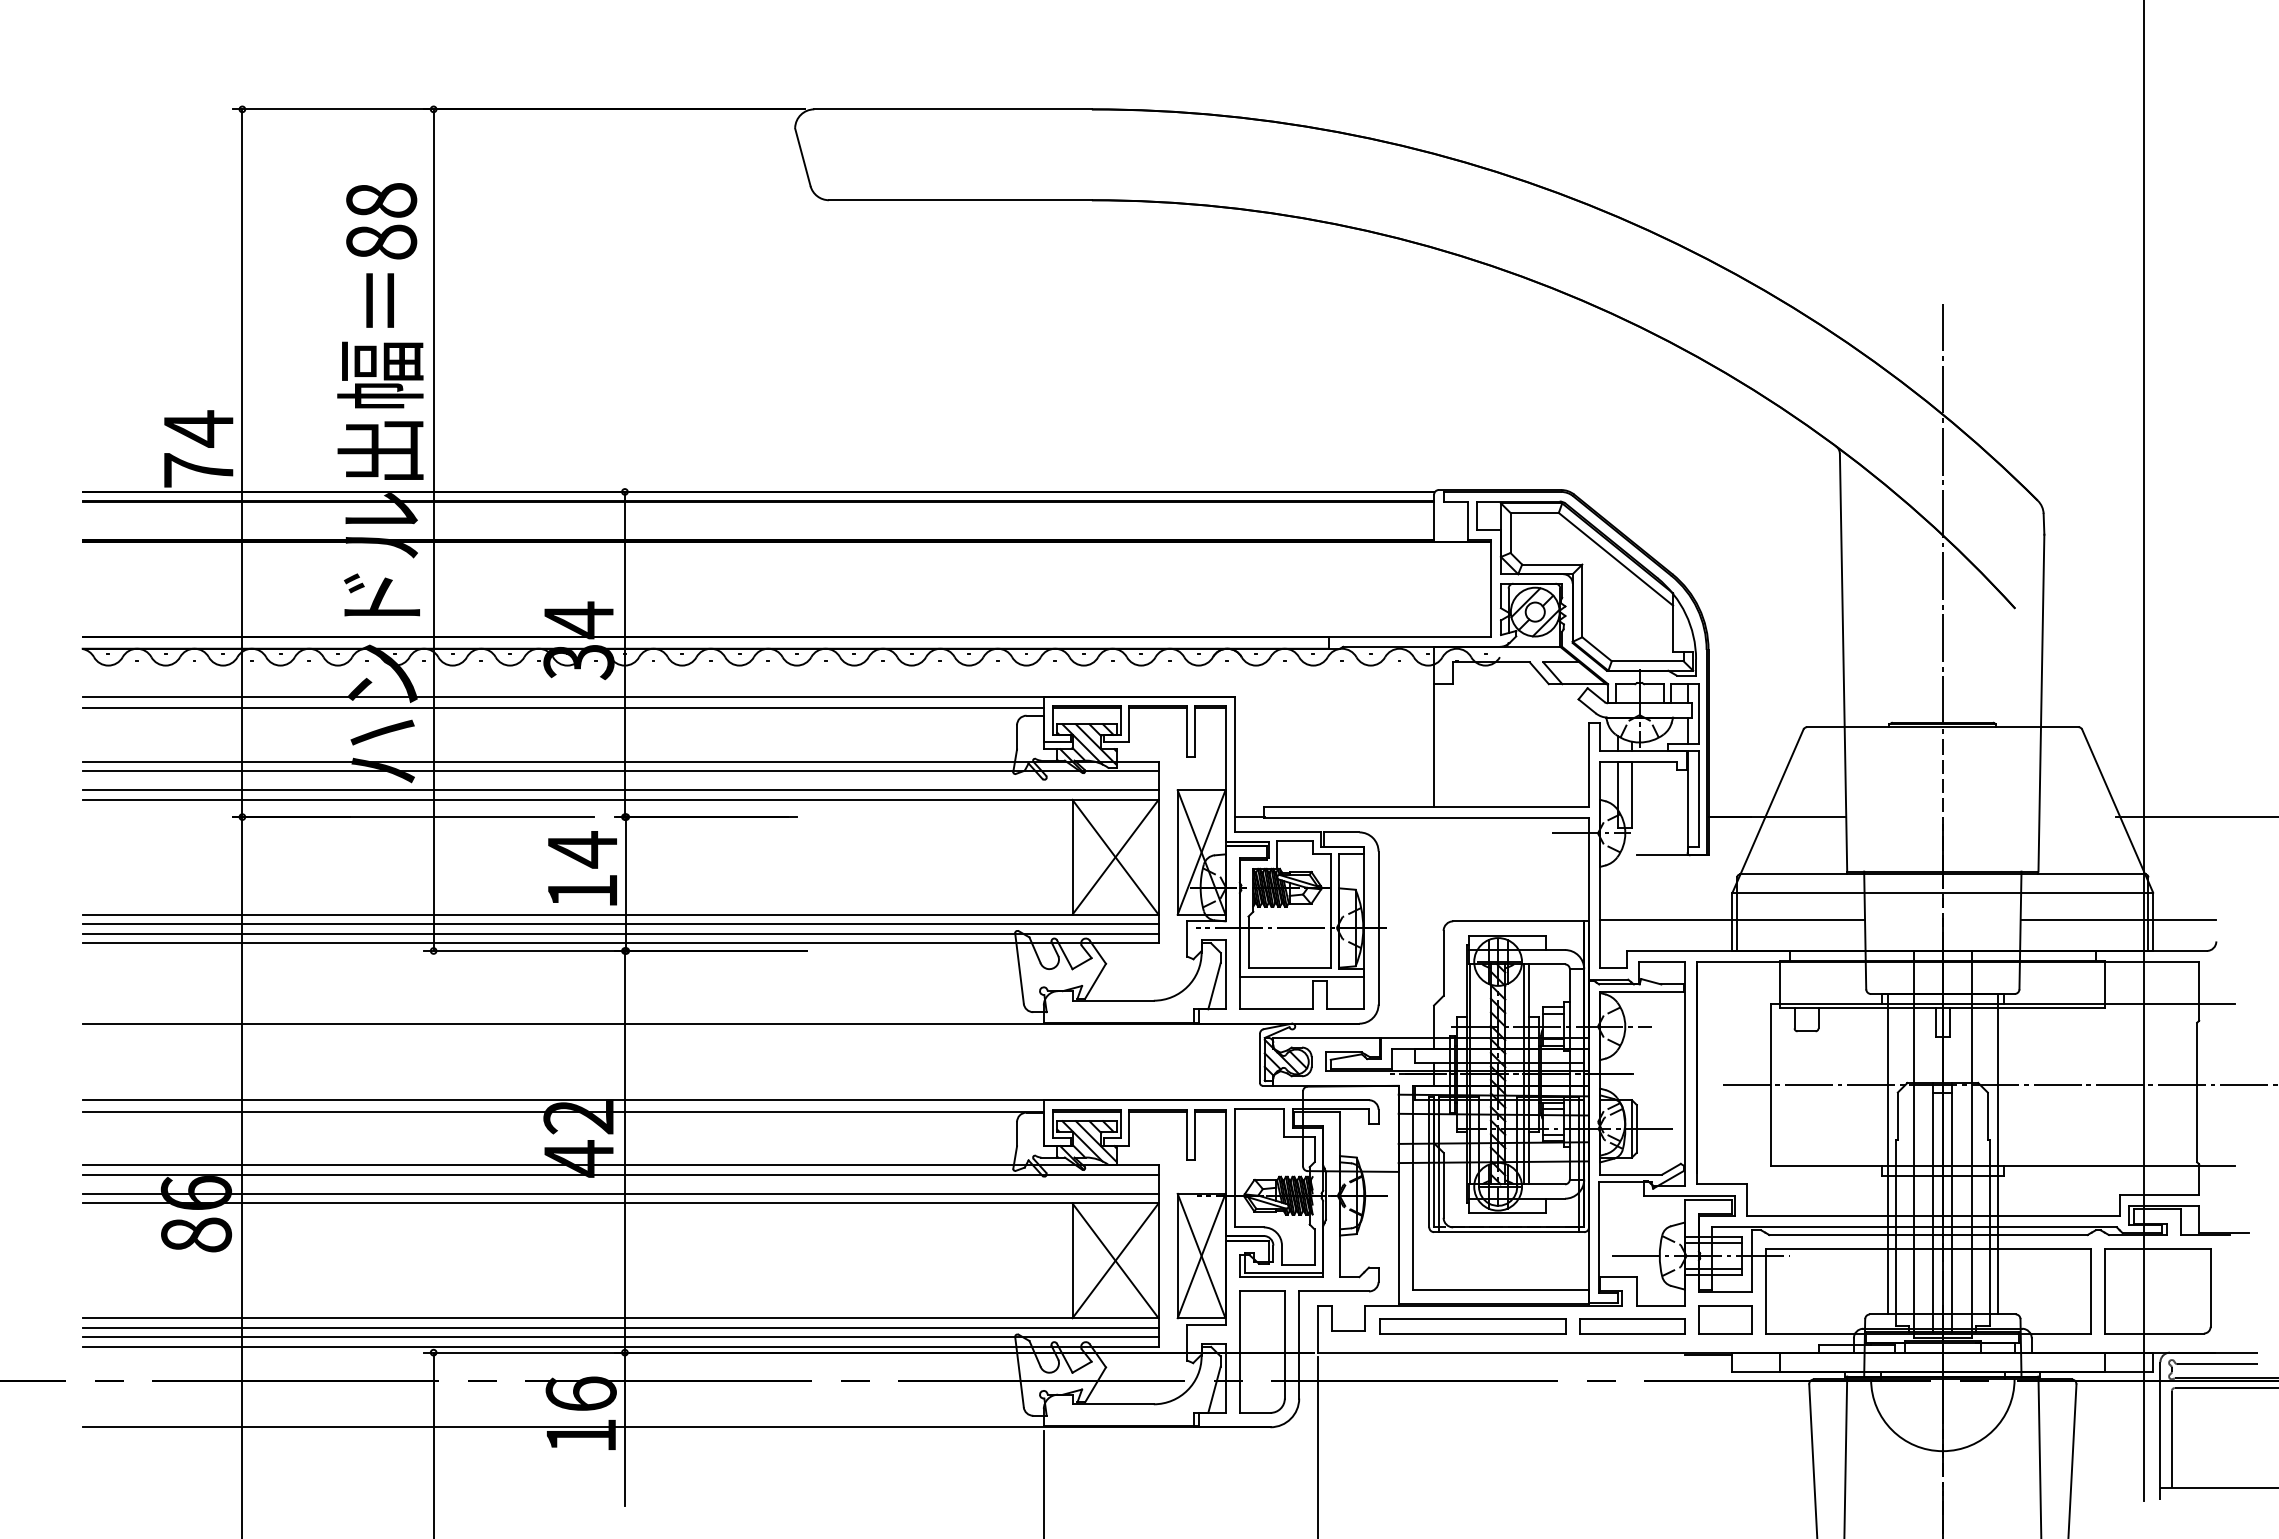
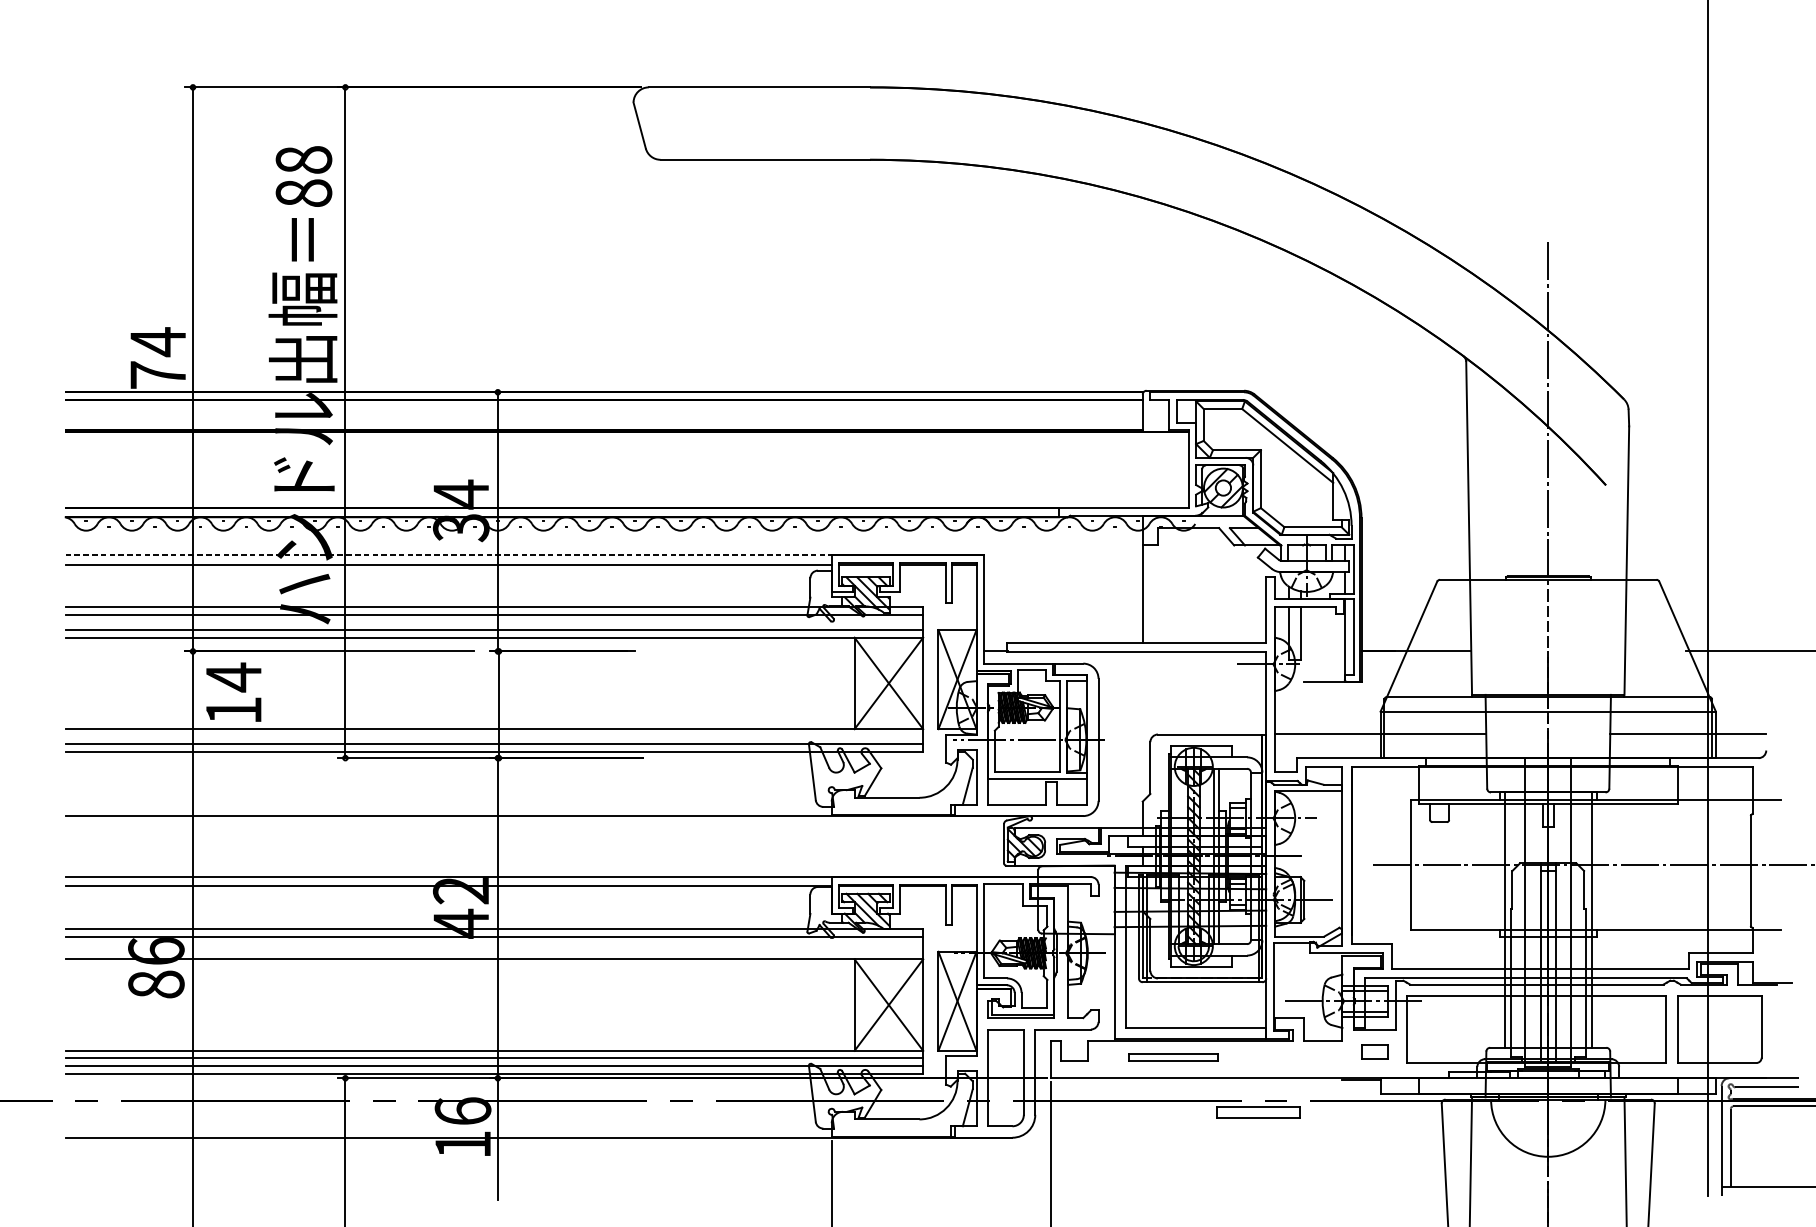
line: (565, 696) -> (450, 555), solid -> dashed
text: (582, 868) -> (233, 692), moved
line: (620, 924) -> (494, 737), removed
line: (620, 1193) -> (494, 951), removed
part: (1725, 1319) -> (1375, 1051), size x0.6
part: (1472, 1326) -> (1173, 1057), size x0.6
part: (1632, 1326) -> (1258, 1112), moved

